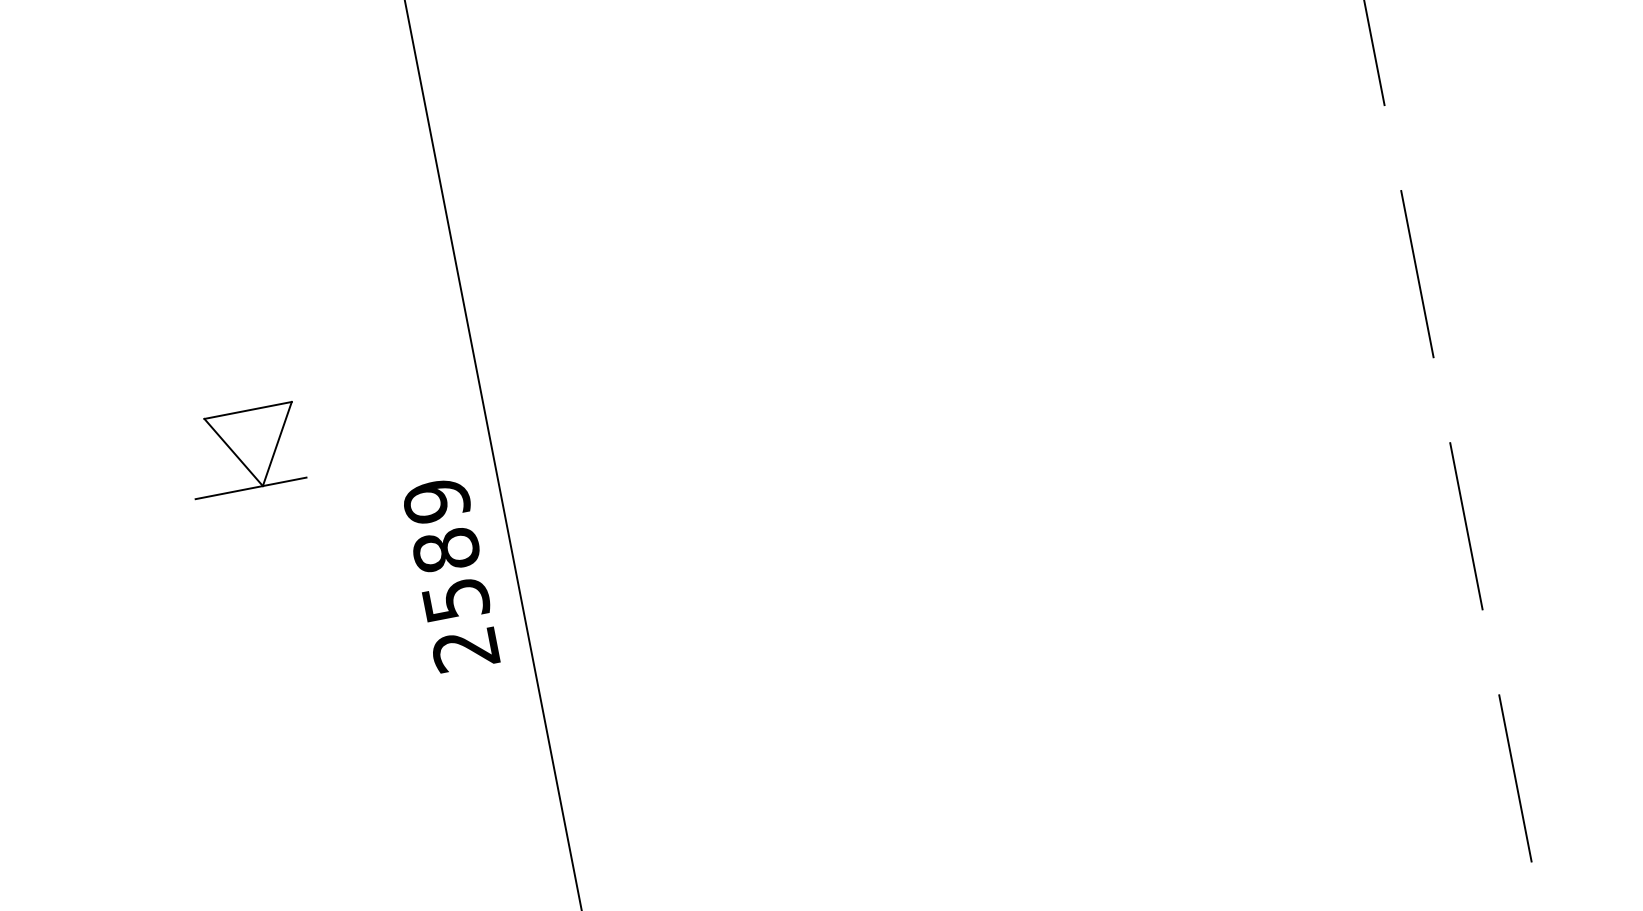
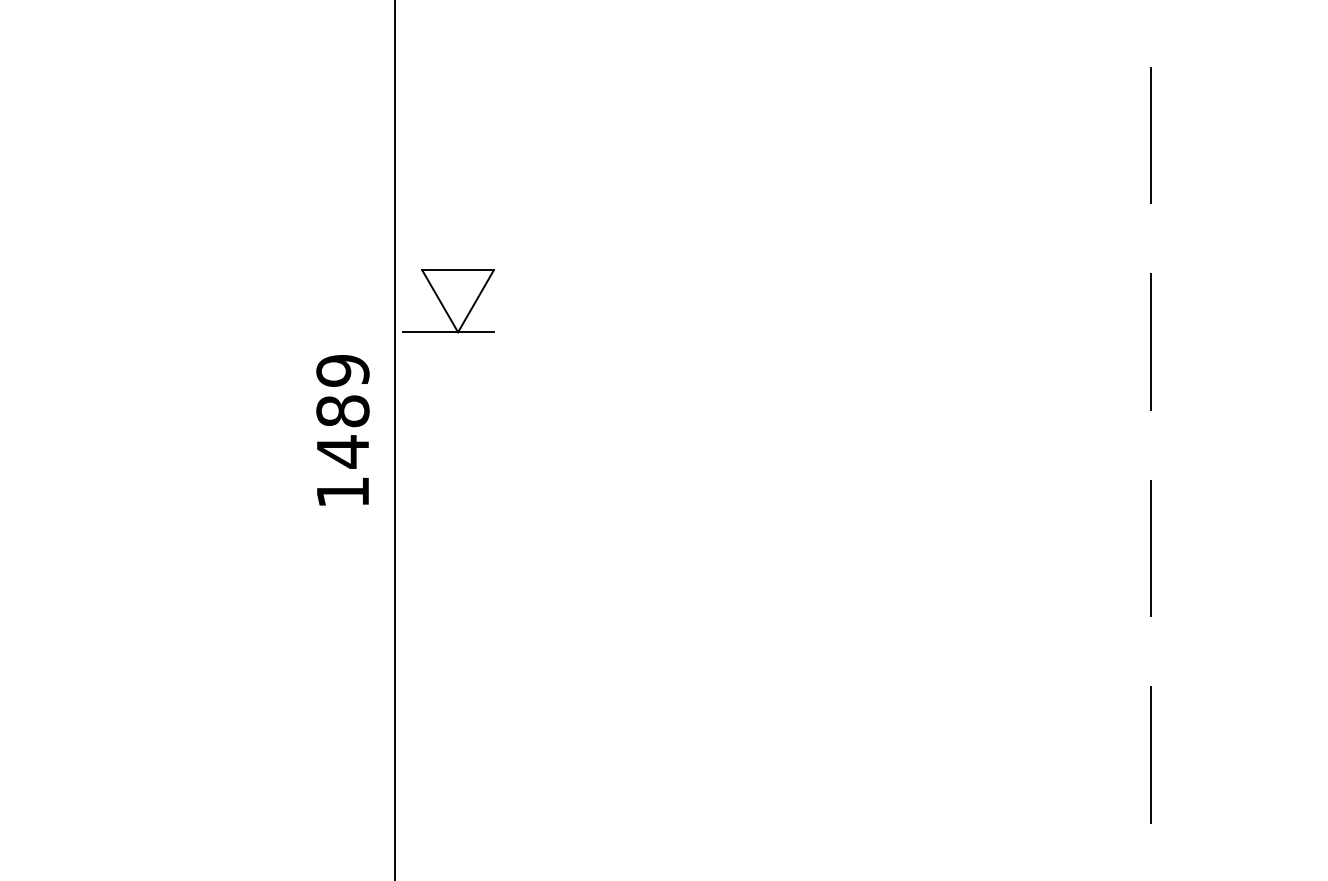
part: (243, 450) -> (448, 301), moved
text: (460, 624) -> (342, 471), 2589 -> 1489

